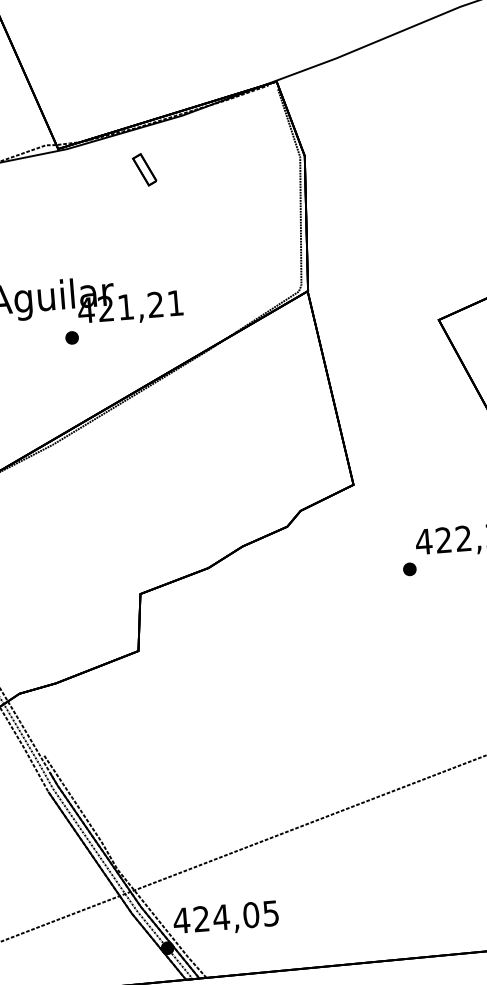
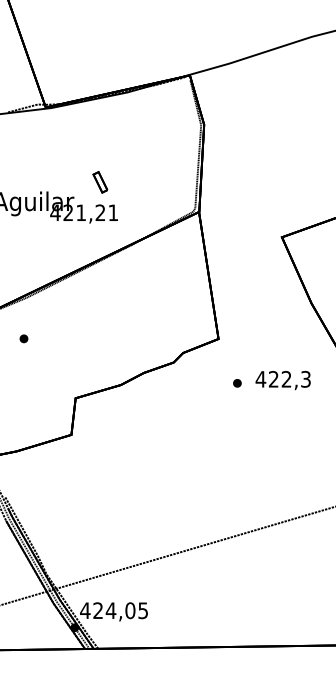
part: (144, 170) -> (100, 182), moved
part: (71, 337) -> (23, 338), moved
part: (409, 569) -> (237, 383), moved

